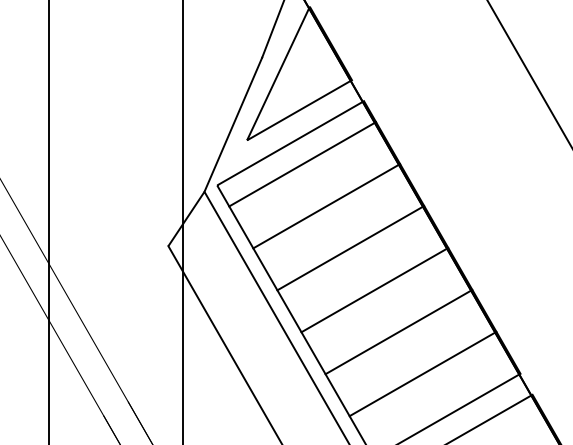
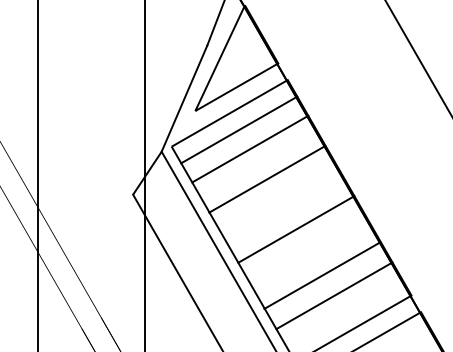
line: (326, 205) -> (250, 148), moved
line: (351, 247) -> (267, 178), moved
line: (399, 331) -> (322, 275), moved

